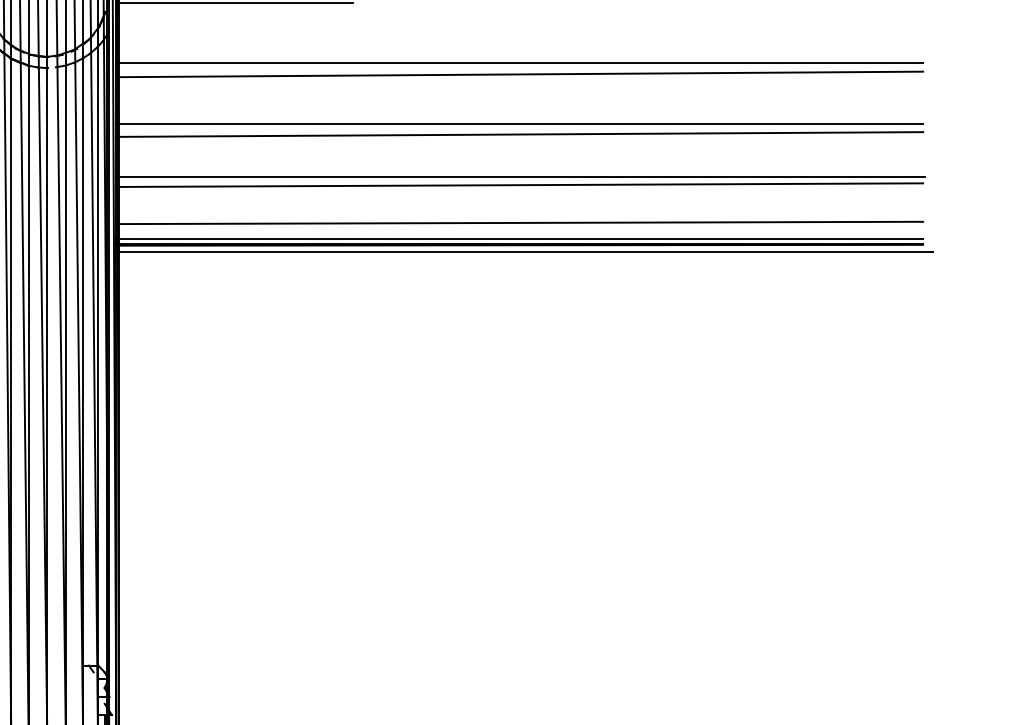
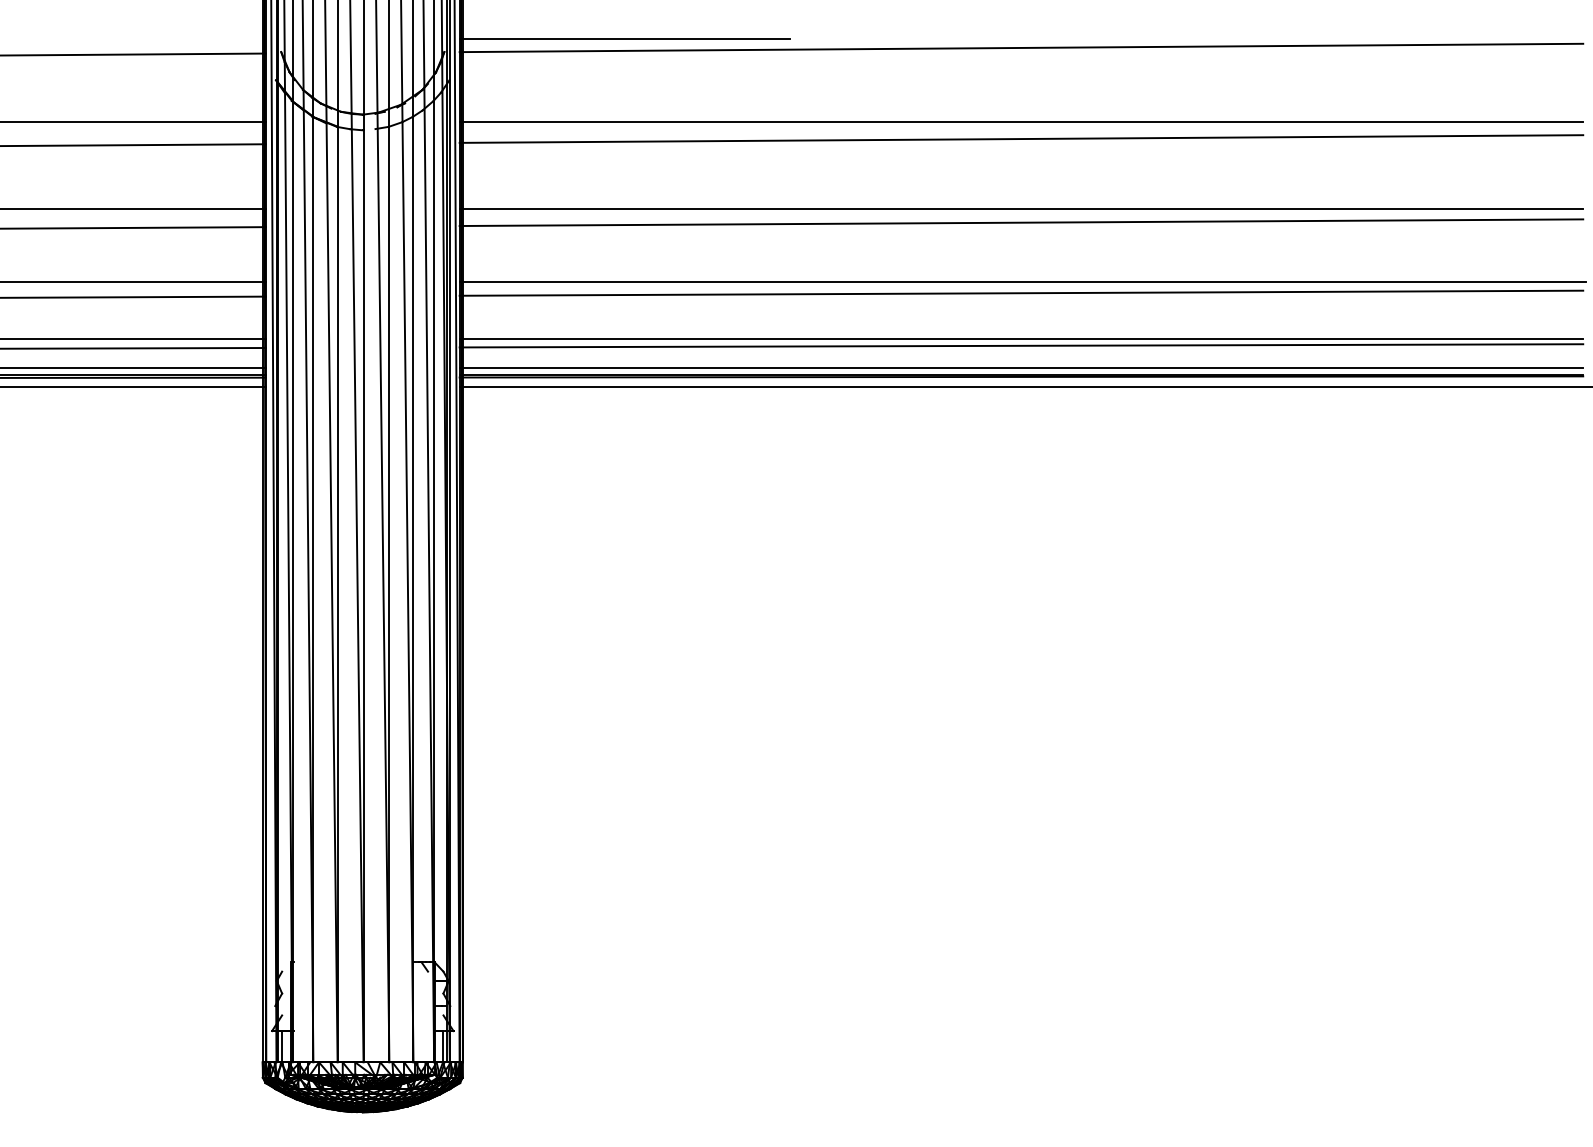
line: (519, 8) -> (1021, 47), added
line: (519, 217) -> (1021, 338), added

